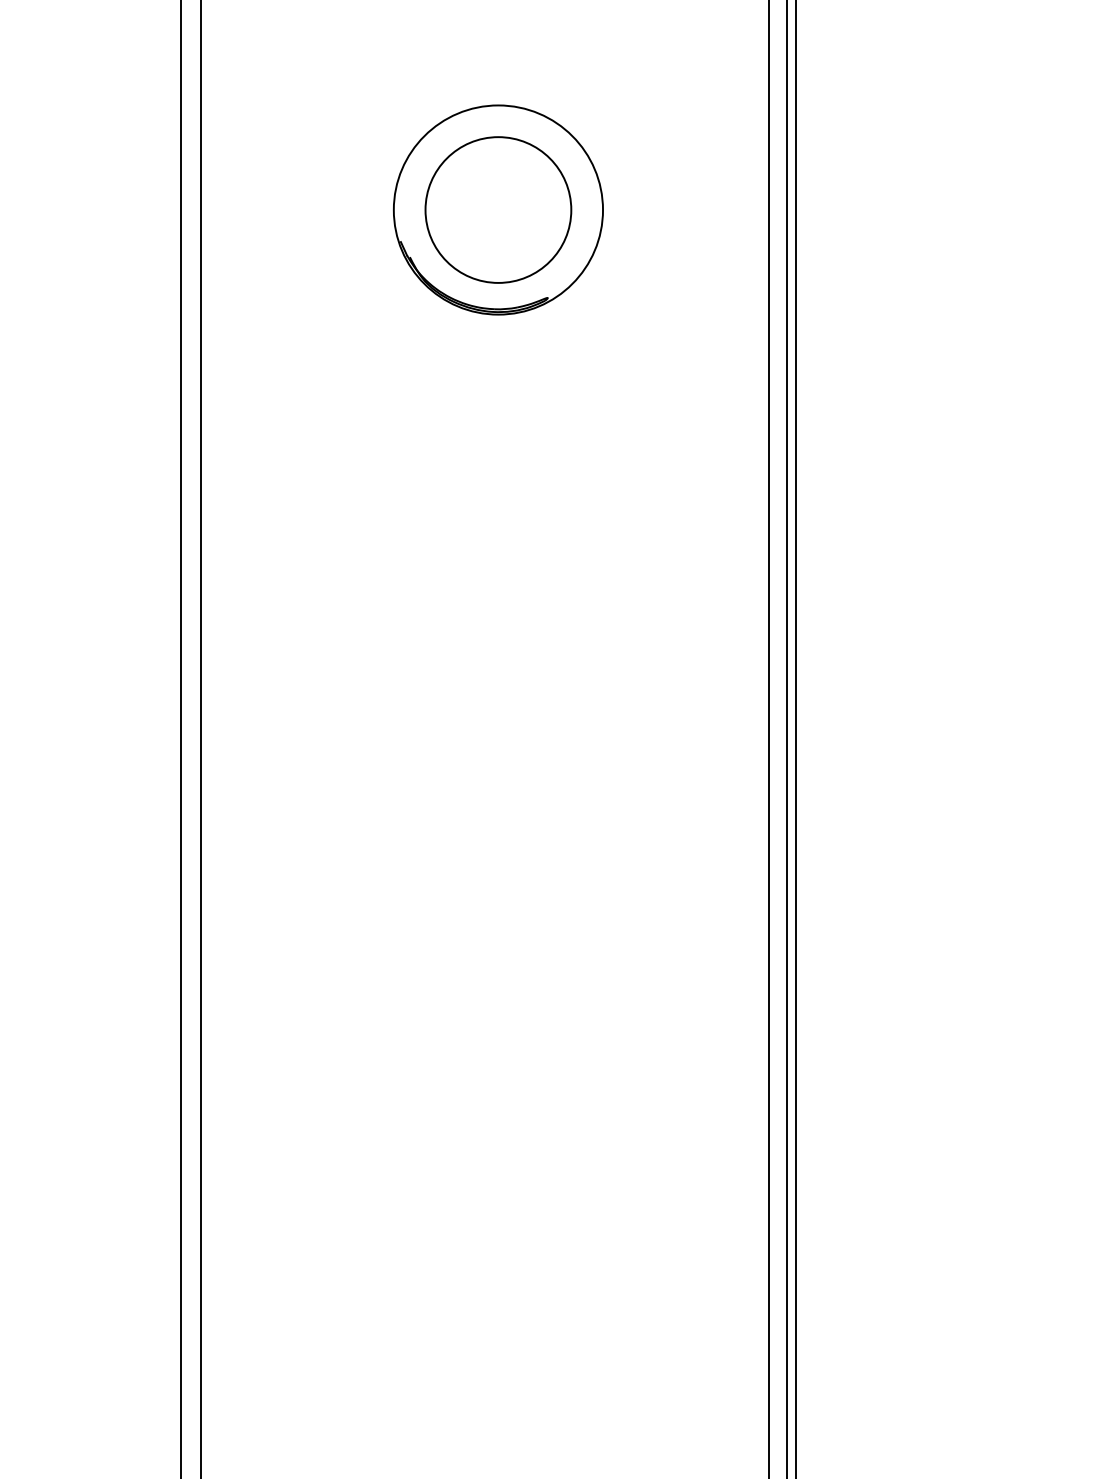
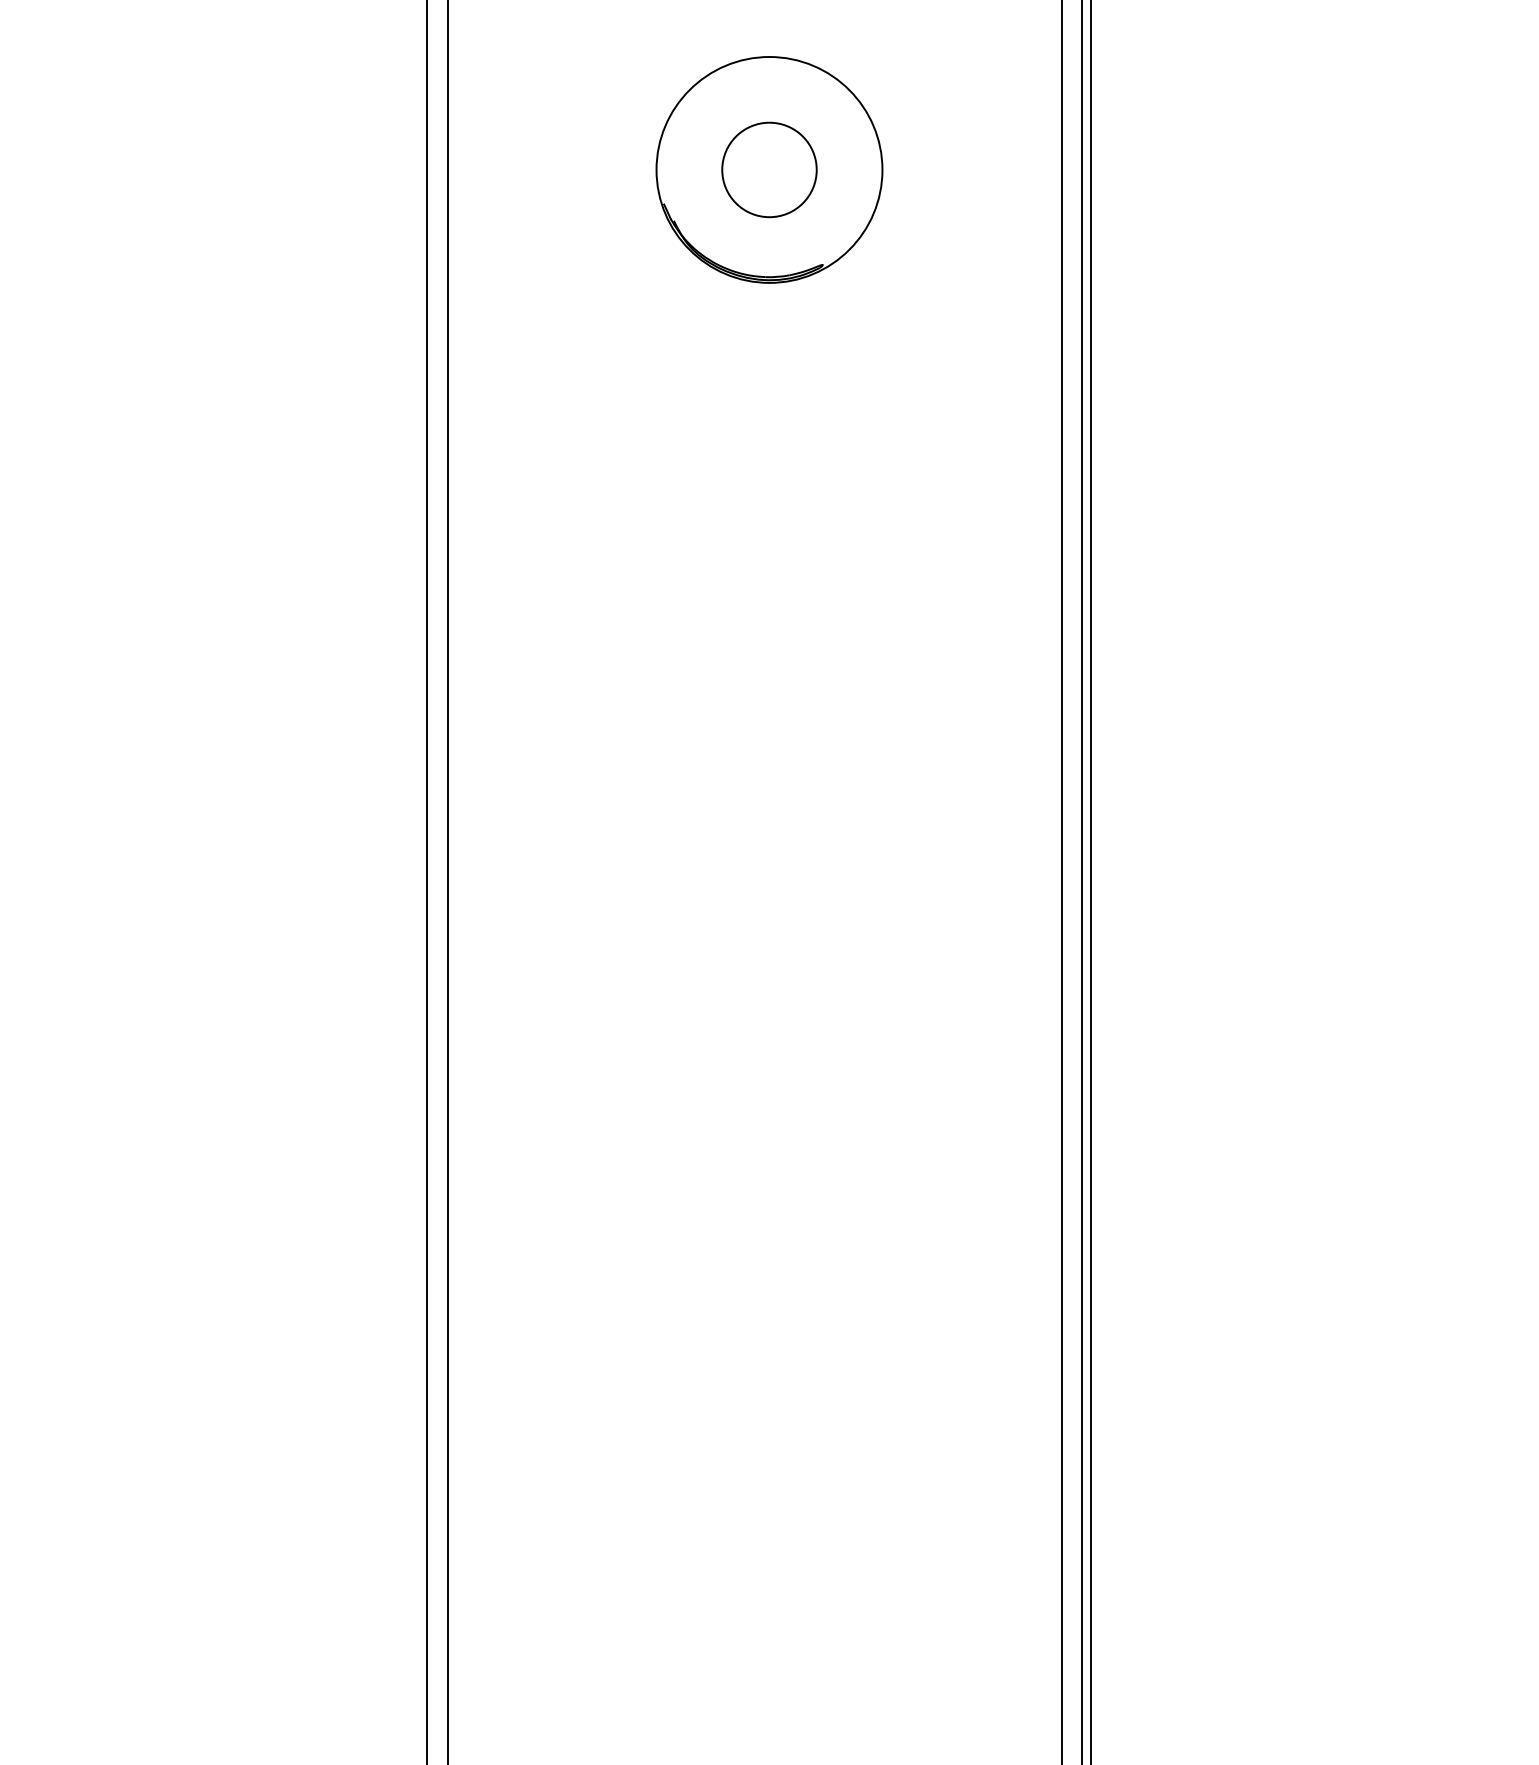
circle: (498, 209) -> (769, 169), size x0.6

